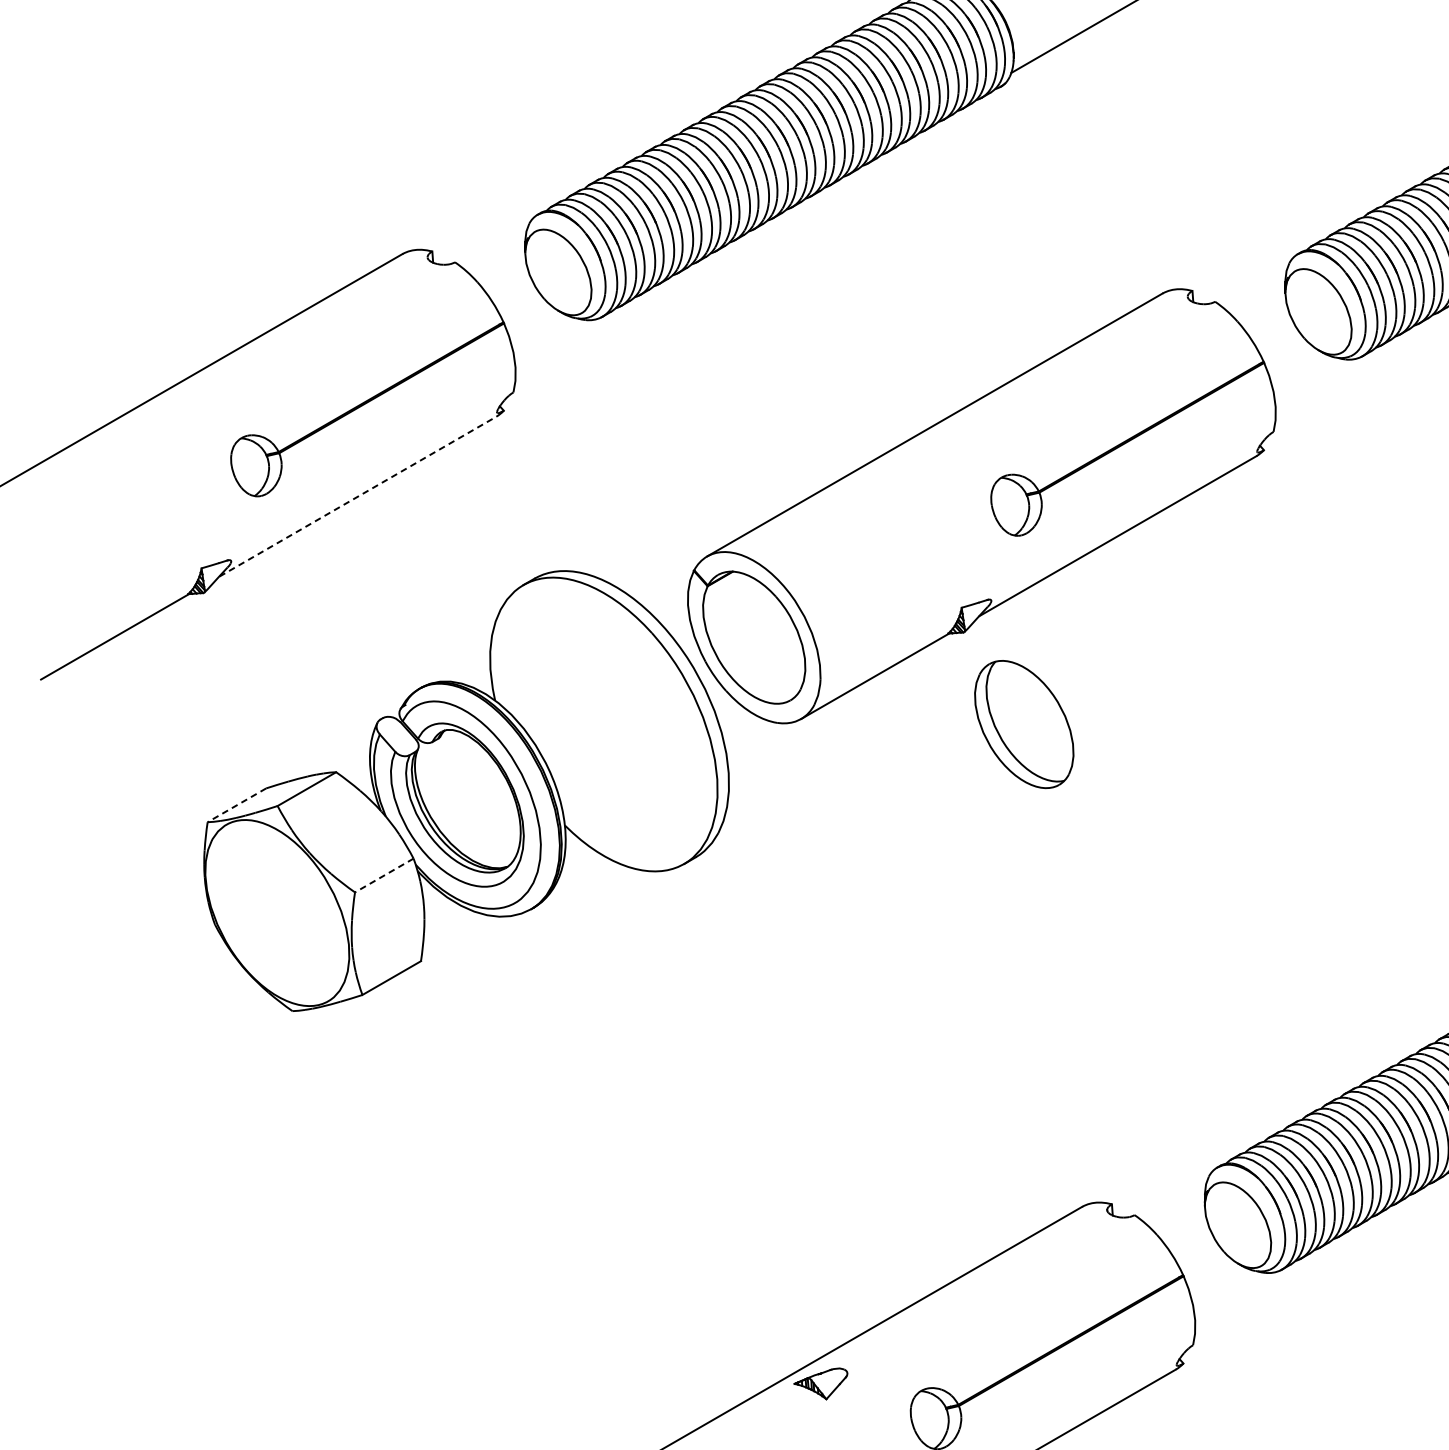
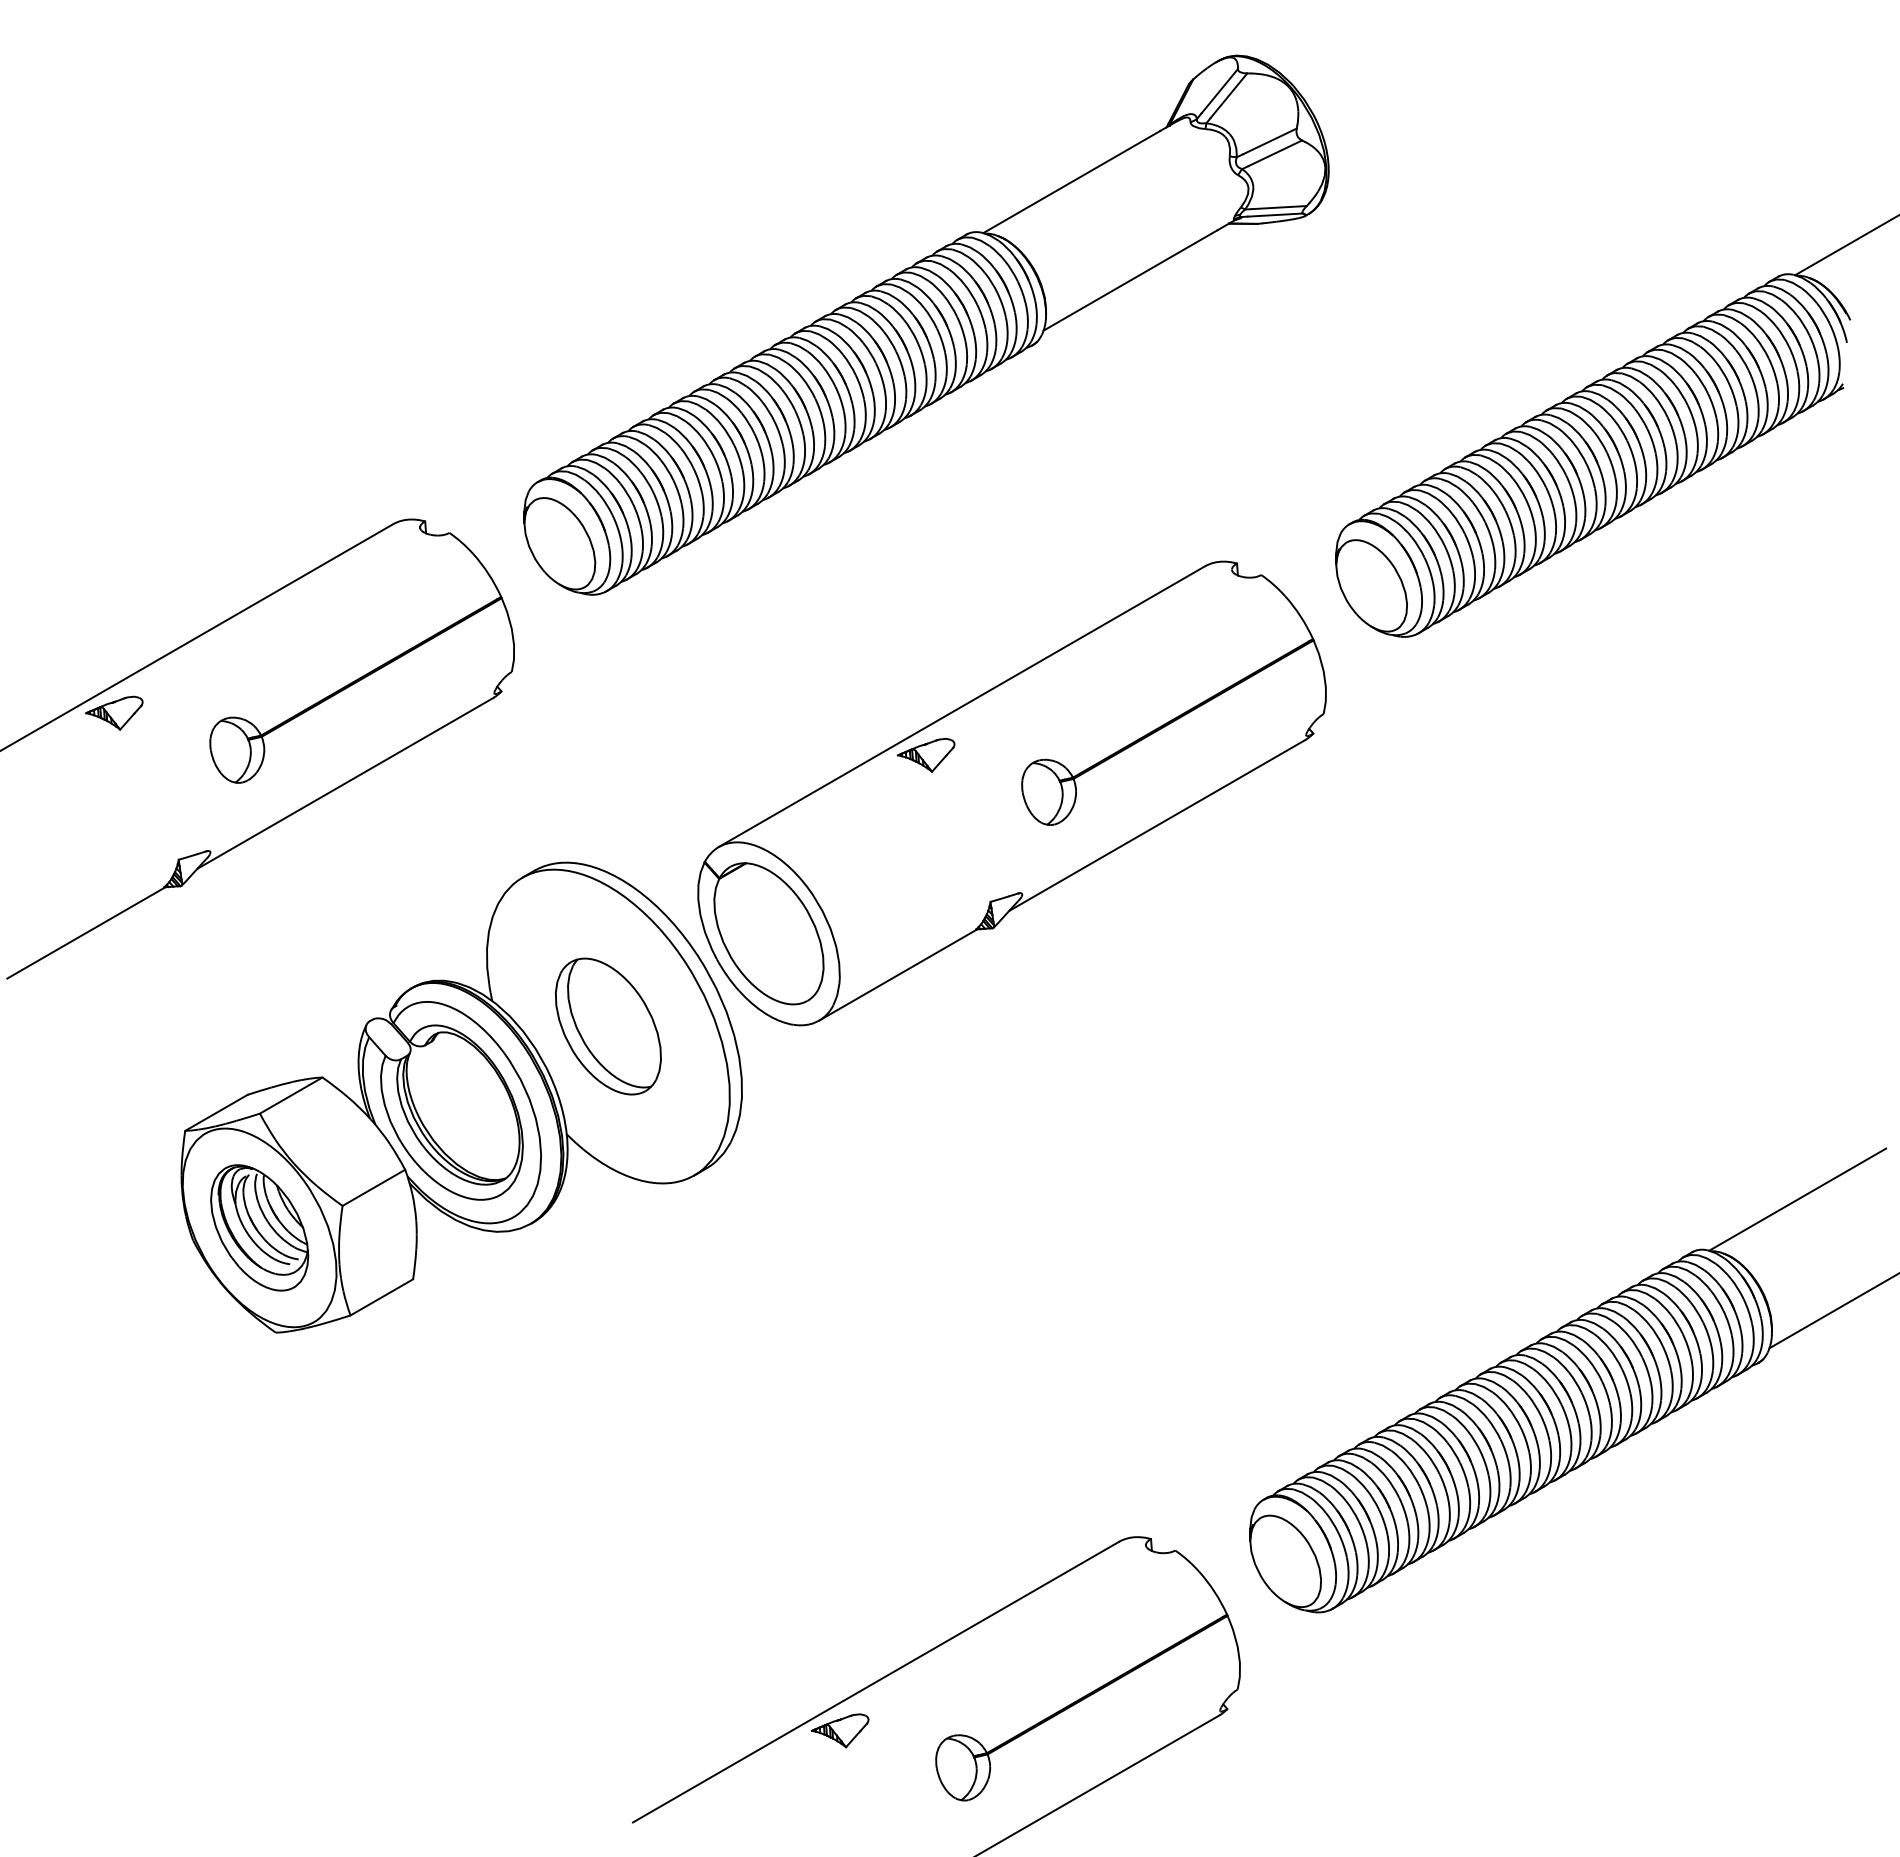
part: (141, 430) -> (114, 712), added
part: (900, 470) -> (925, 755), added
line: (357, 496) -> (345, 783), dashed -> solid
part: (1024, 724) -> (608, 1026), moved
line: (236, 805) -> (216, 1113), dashed -> solid
line: (383, 876) -> (373, 1188), dashed -> solid
part: (277, 912) -> (259, 1227), added

